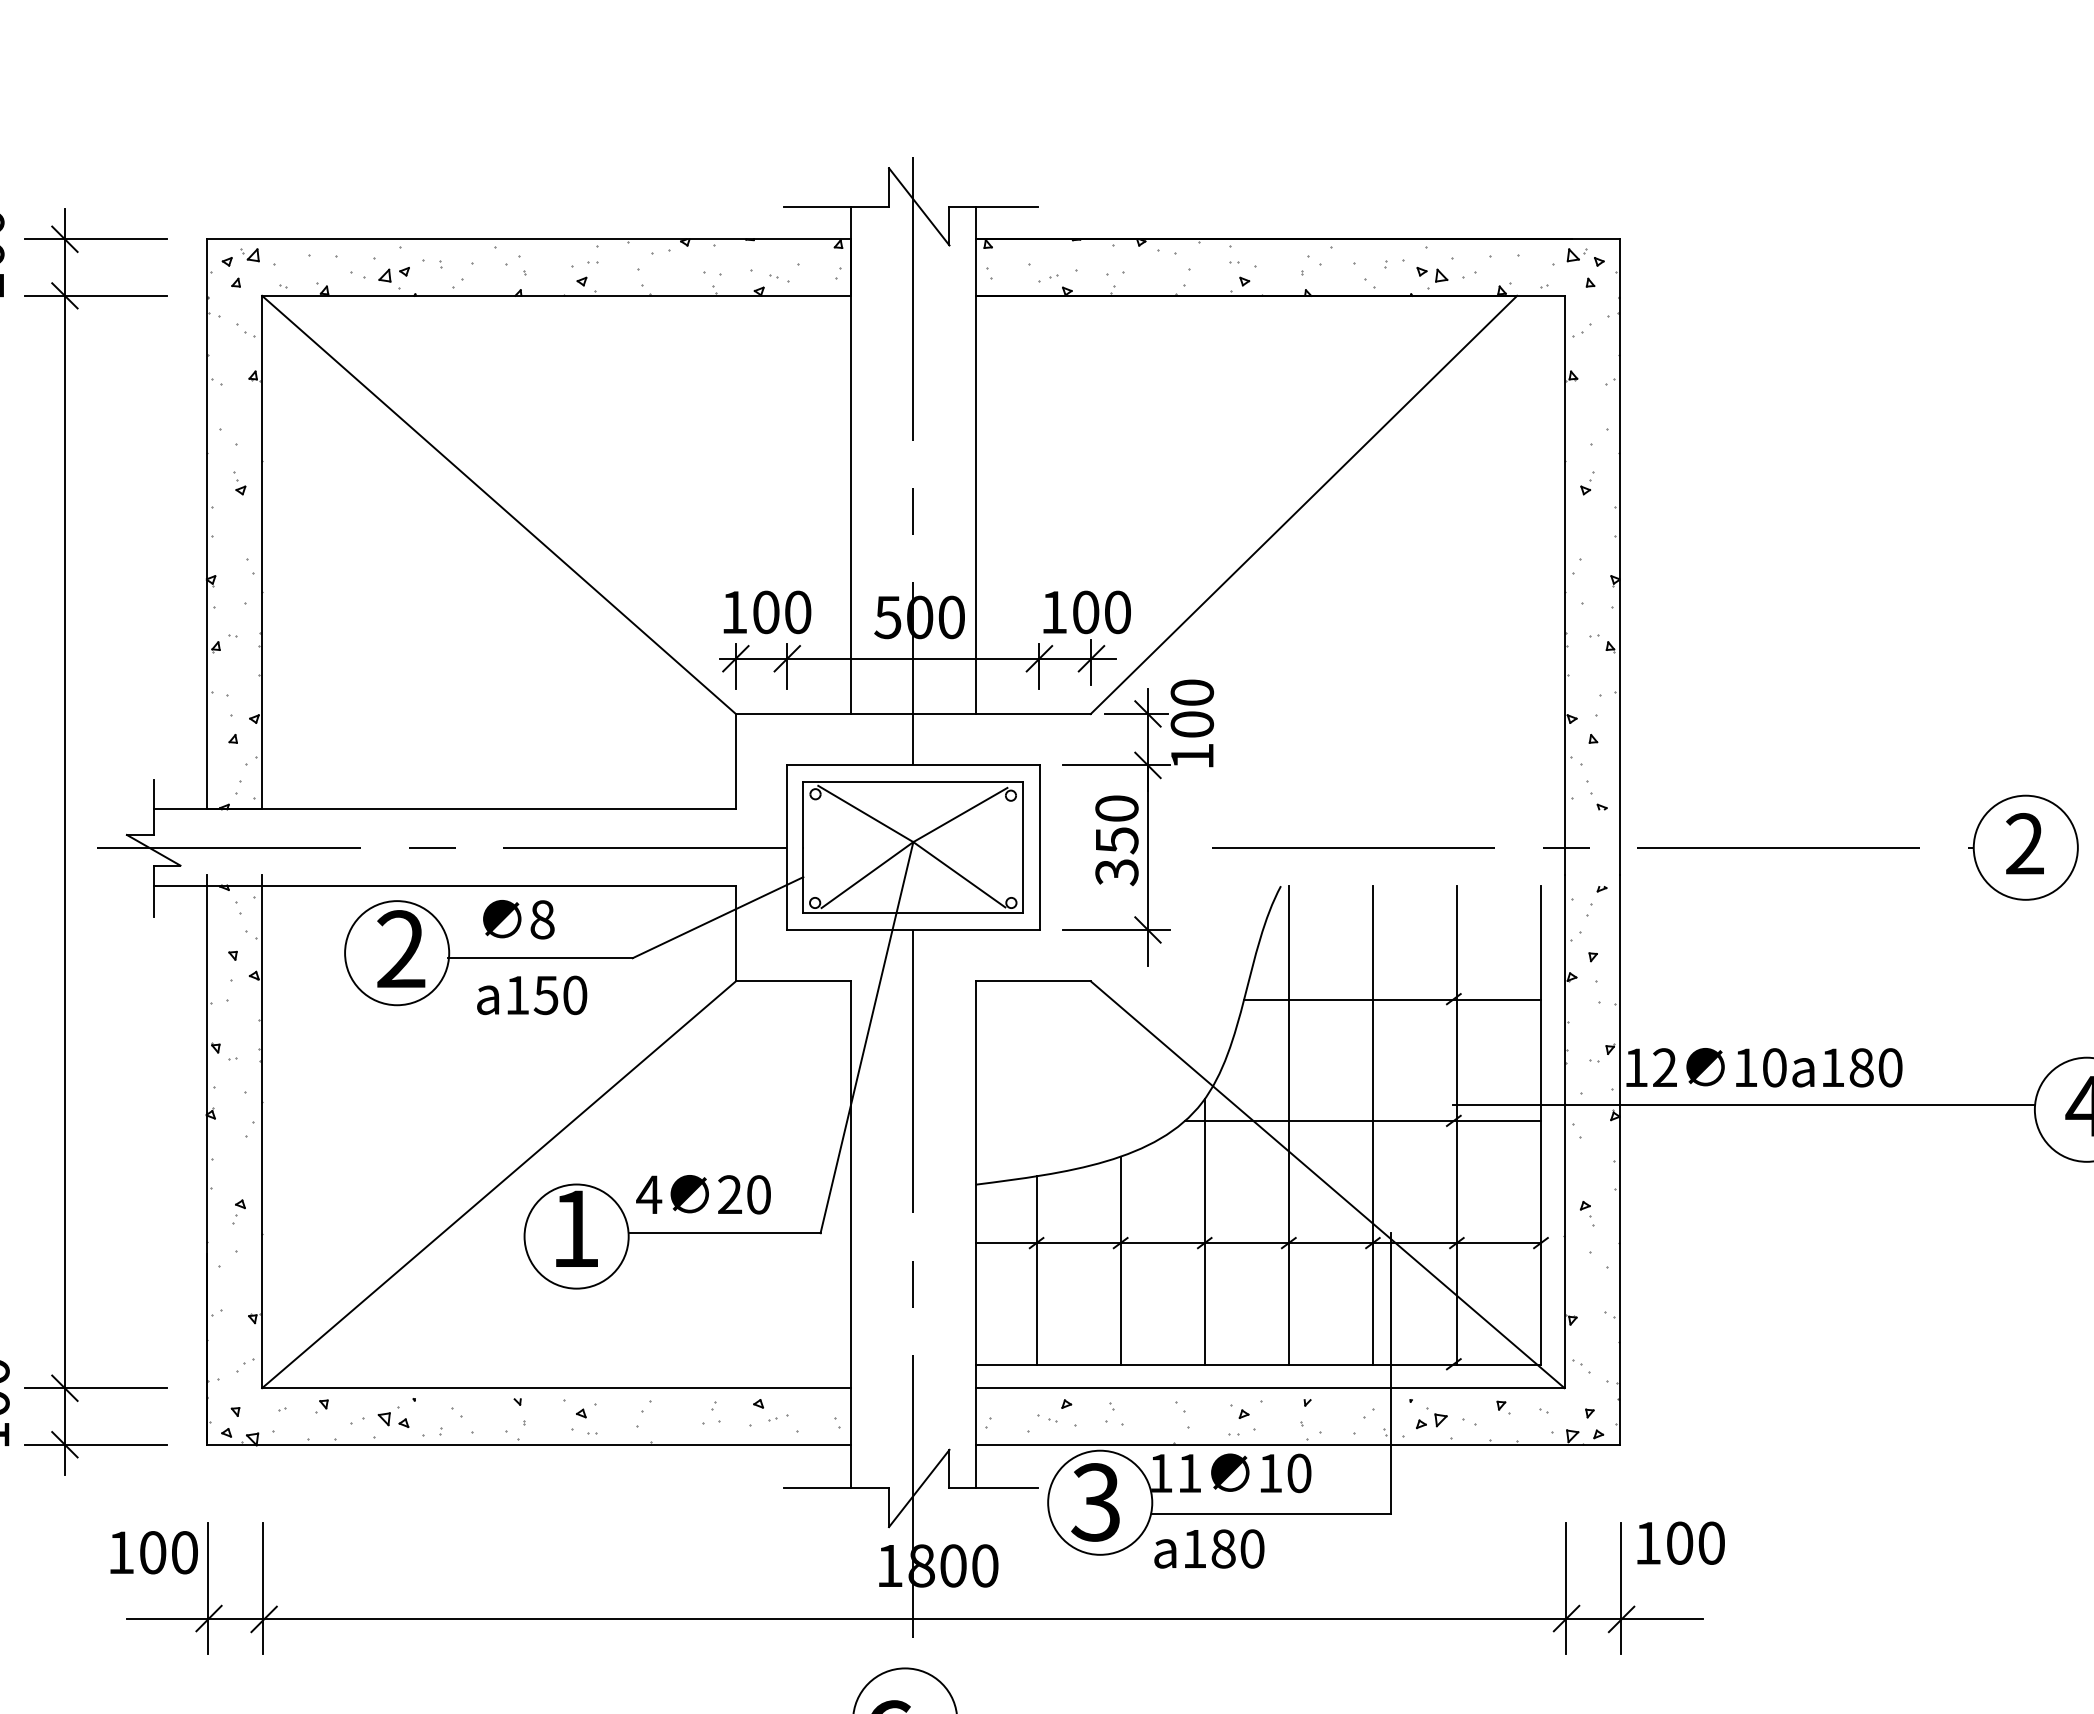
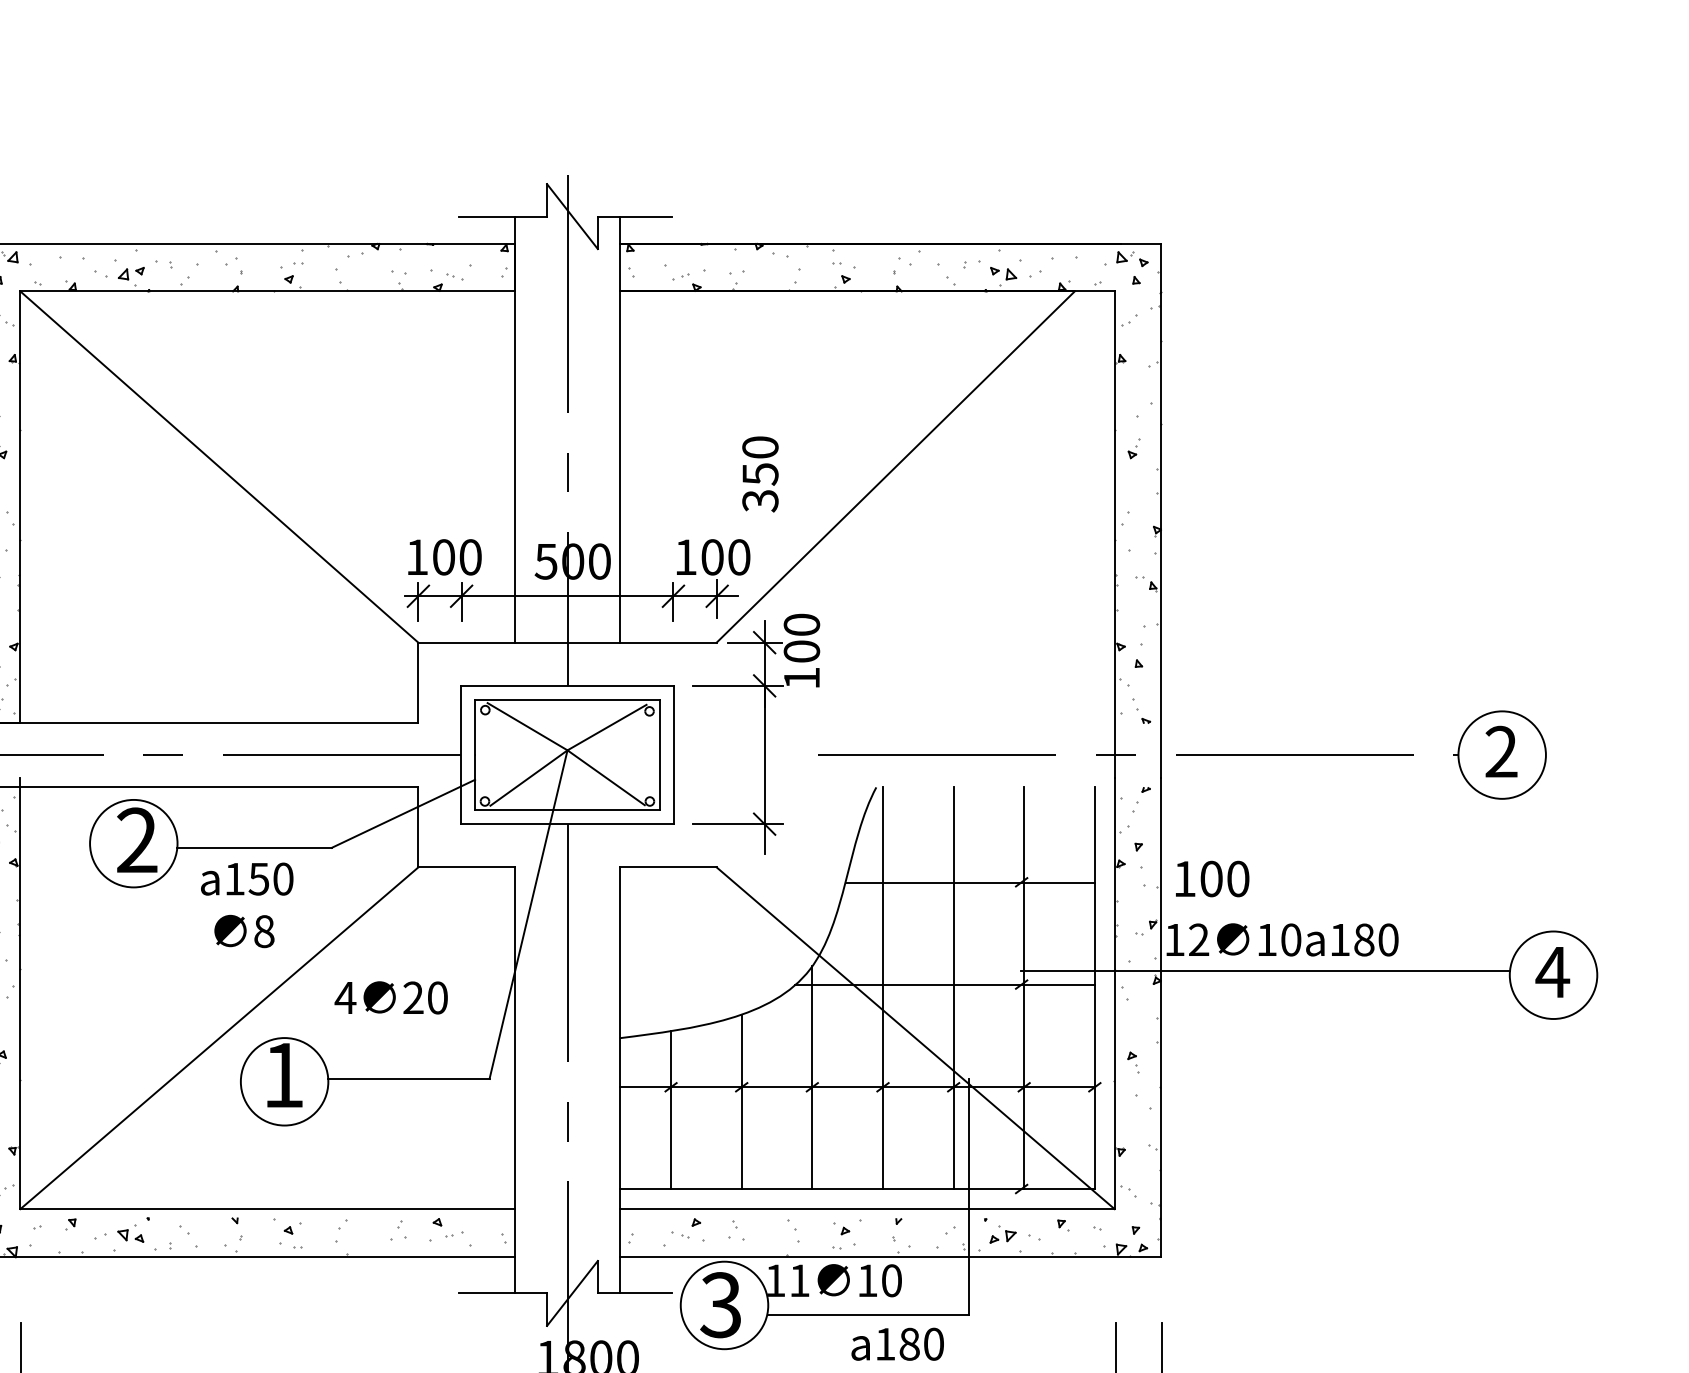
text: (1116, 840) -> (760, 474), moved
text: (518, 919) -> (244, 931), moved
text: (703, 1194) -> (391, 997), moved
text: (1680, 1542) -> (1212, 878), moved
text: (1209, 1548) -> (897, 1343), moved

